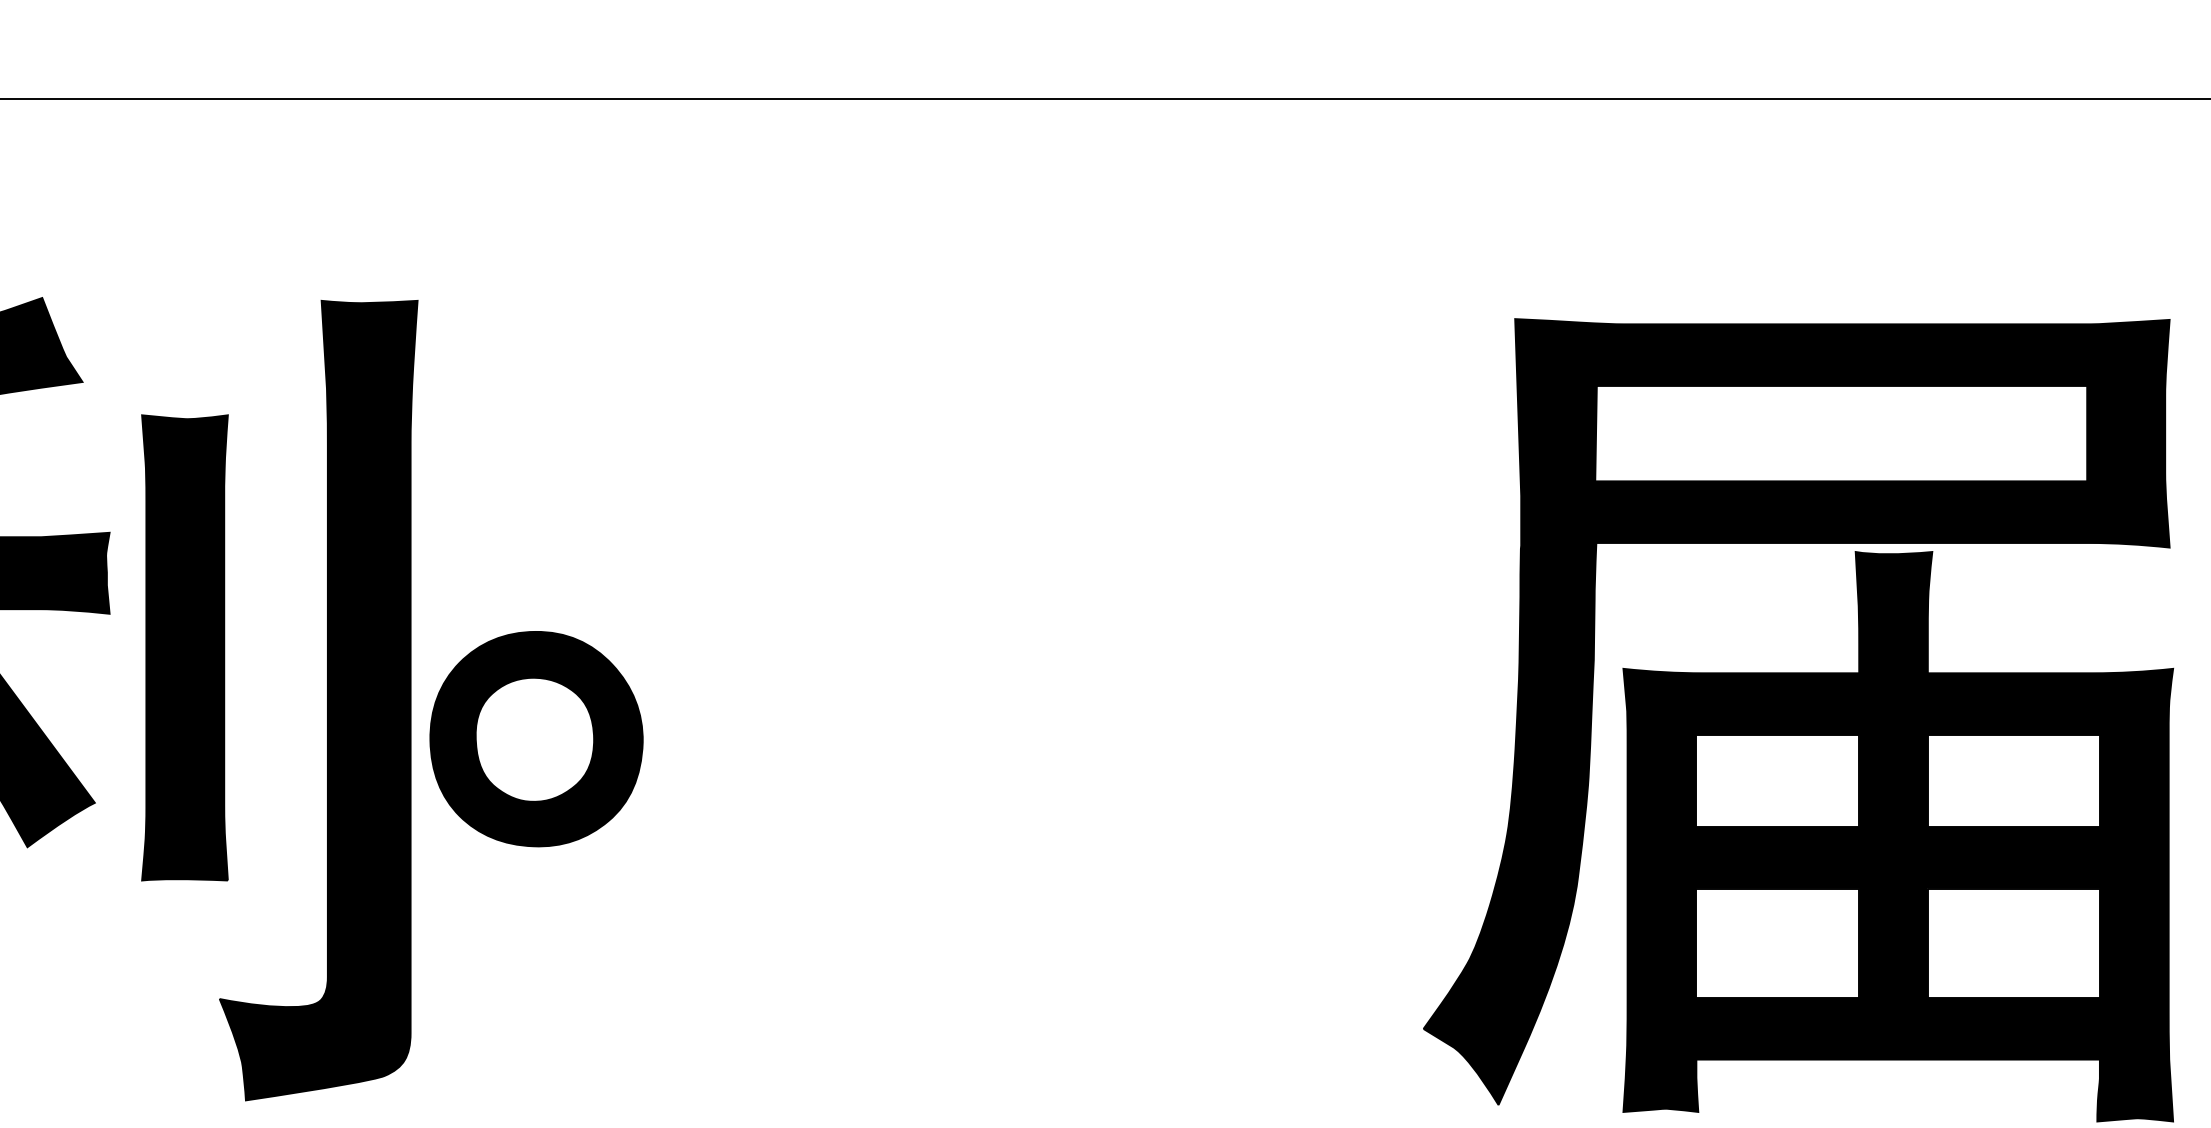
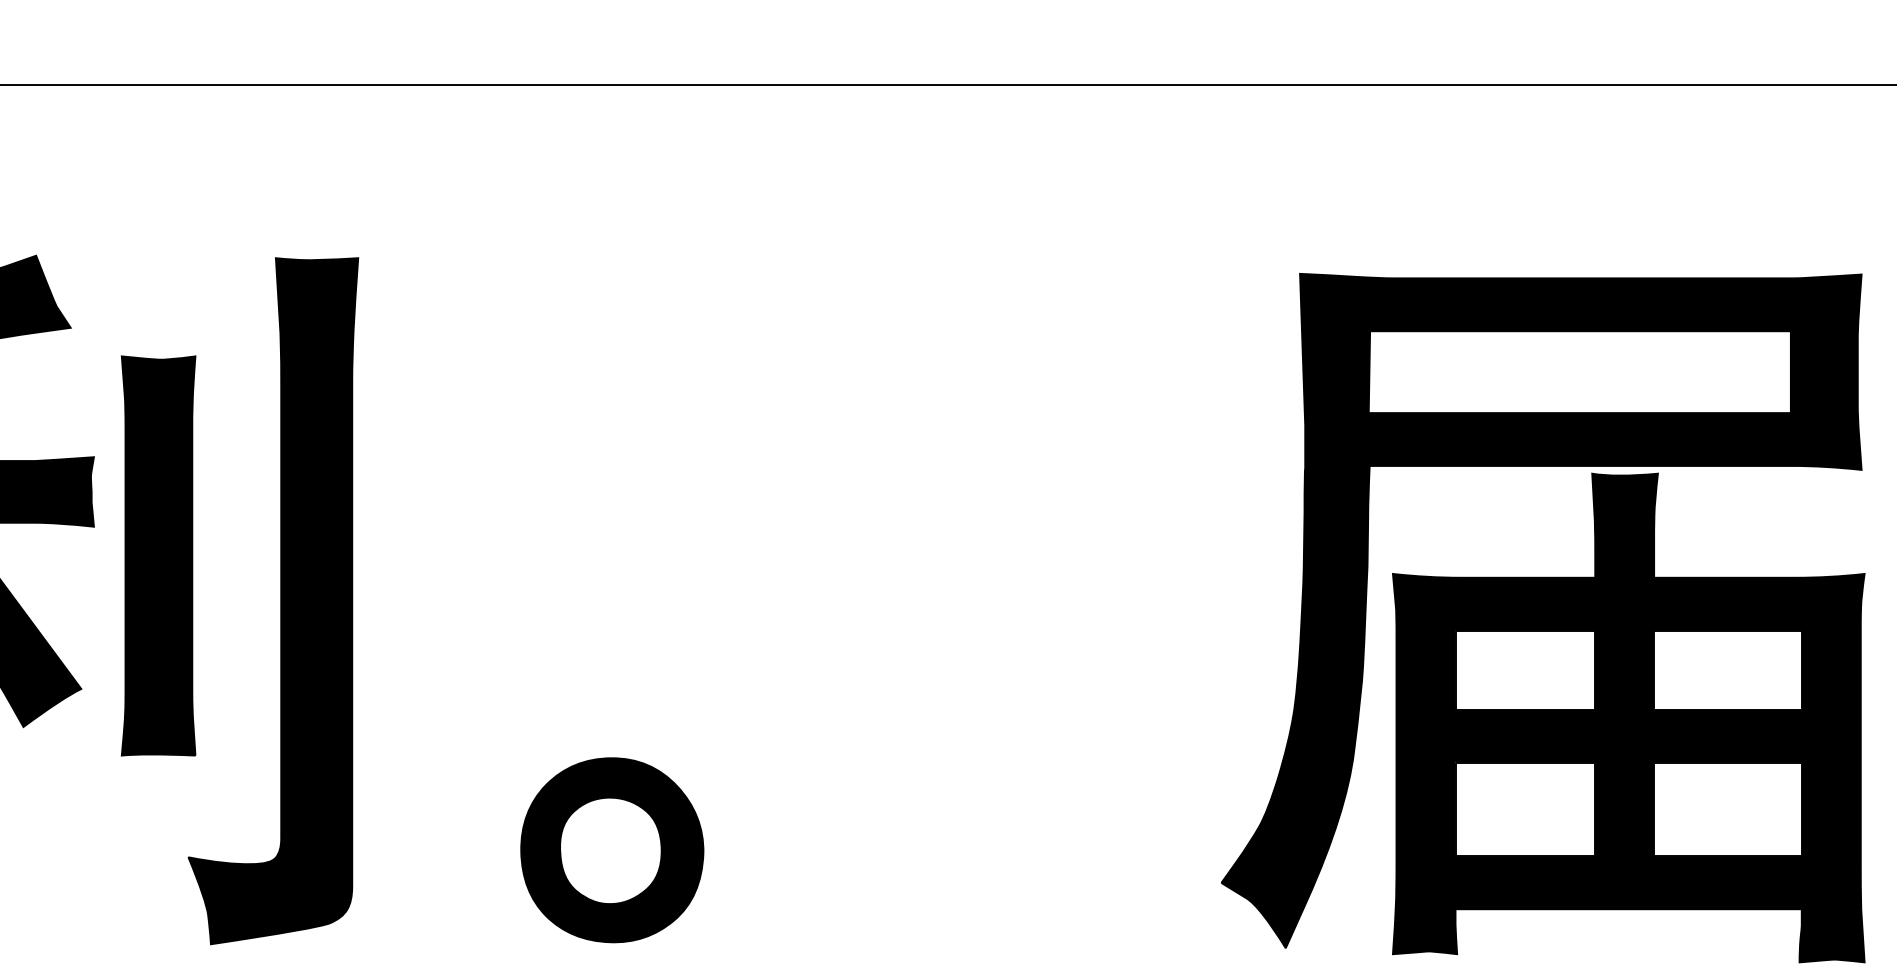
part: (536, 739) -> (612, 850), moved

